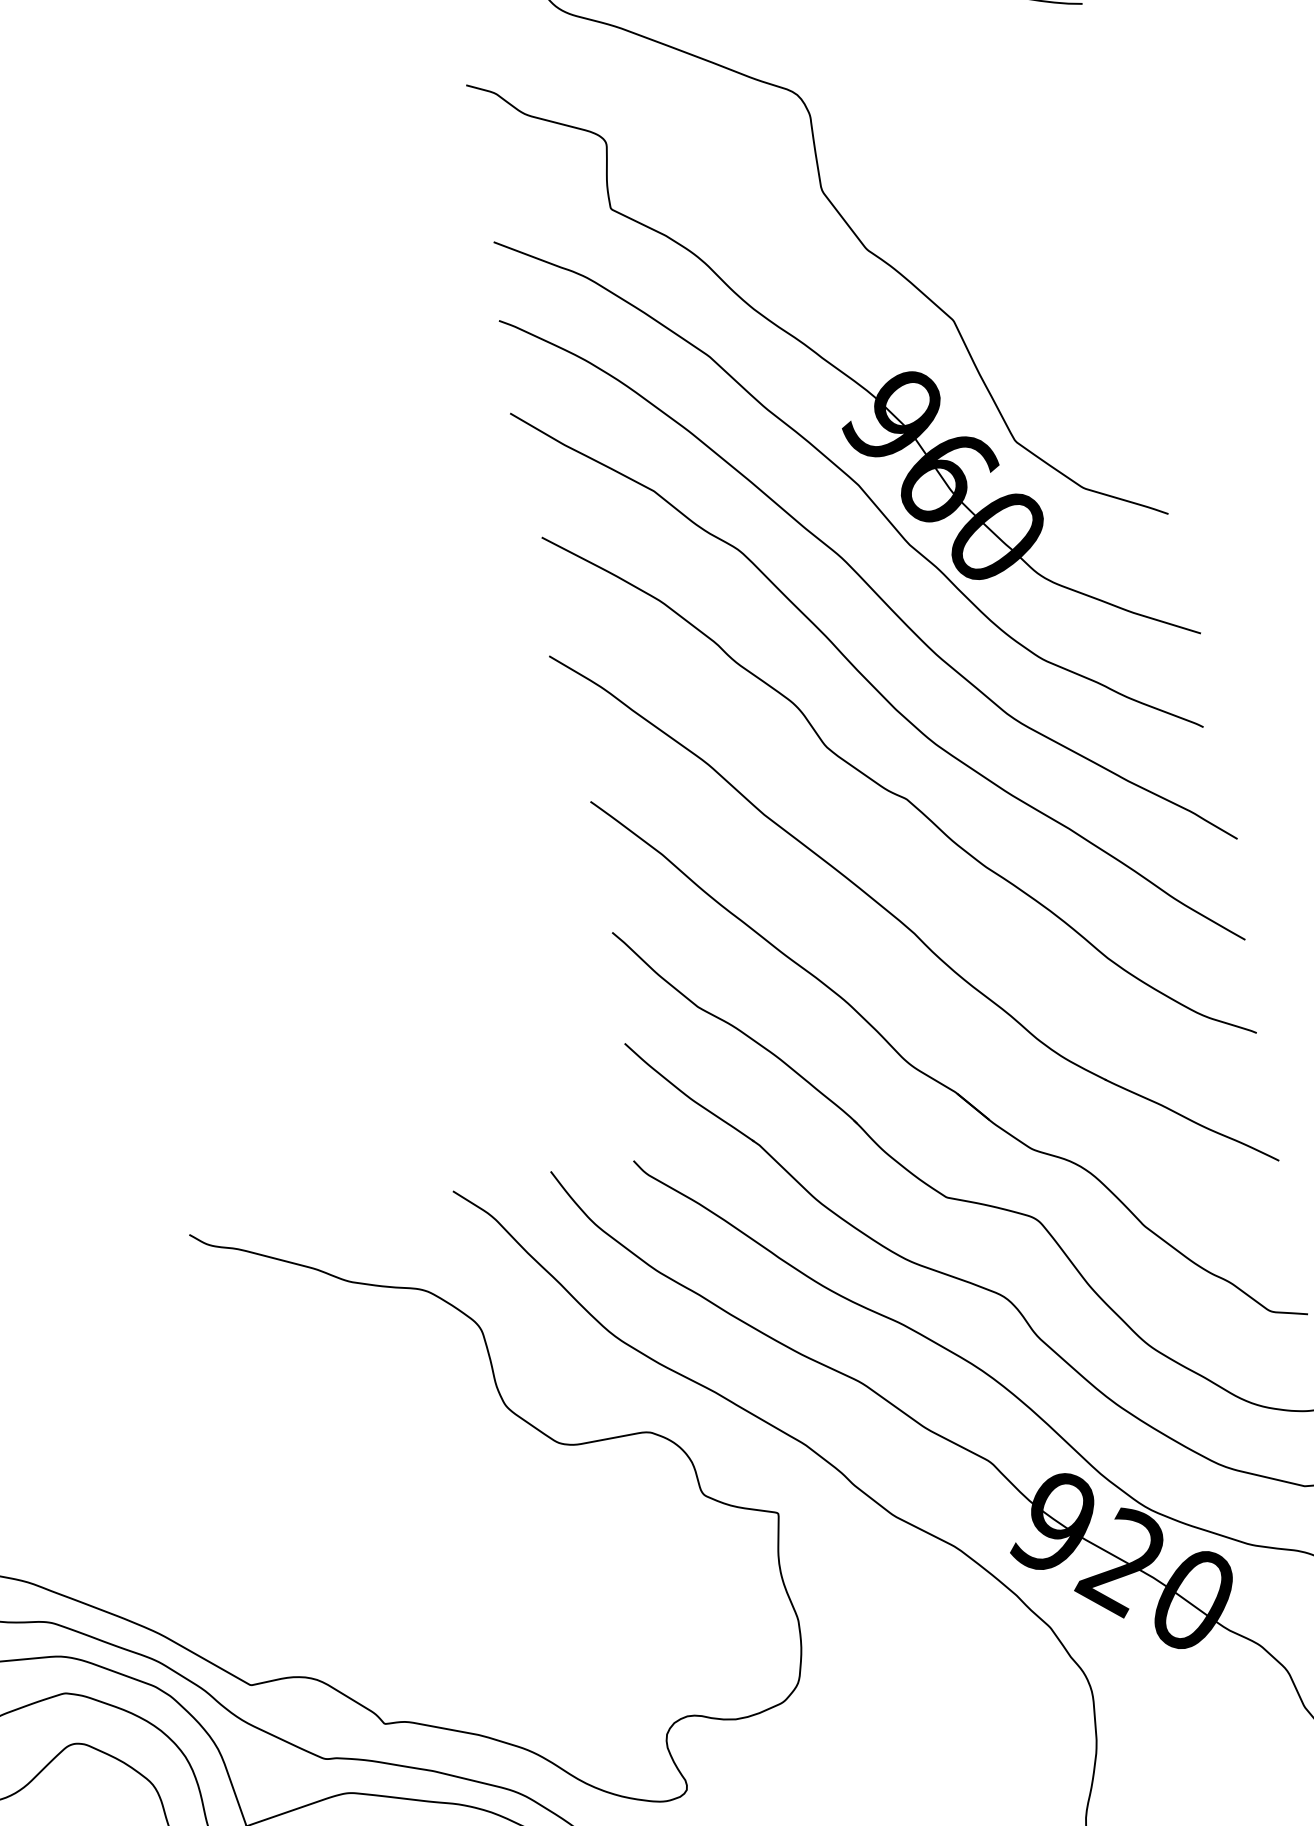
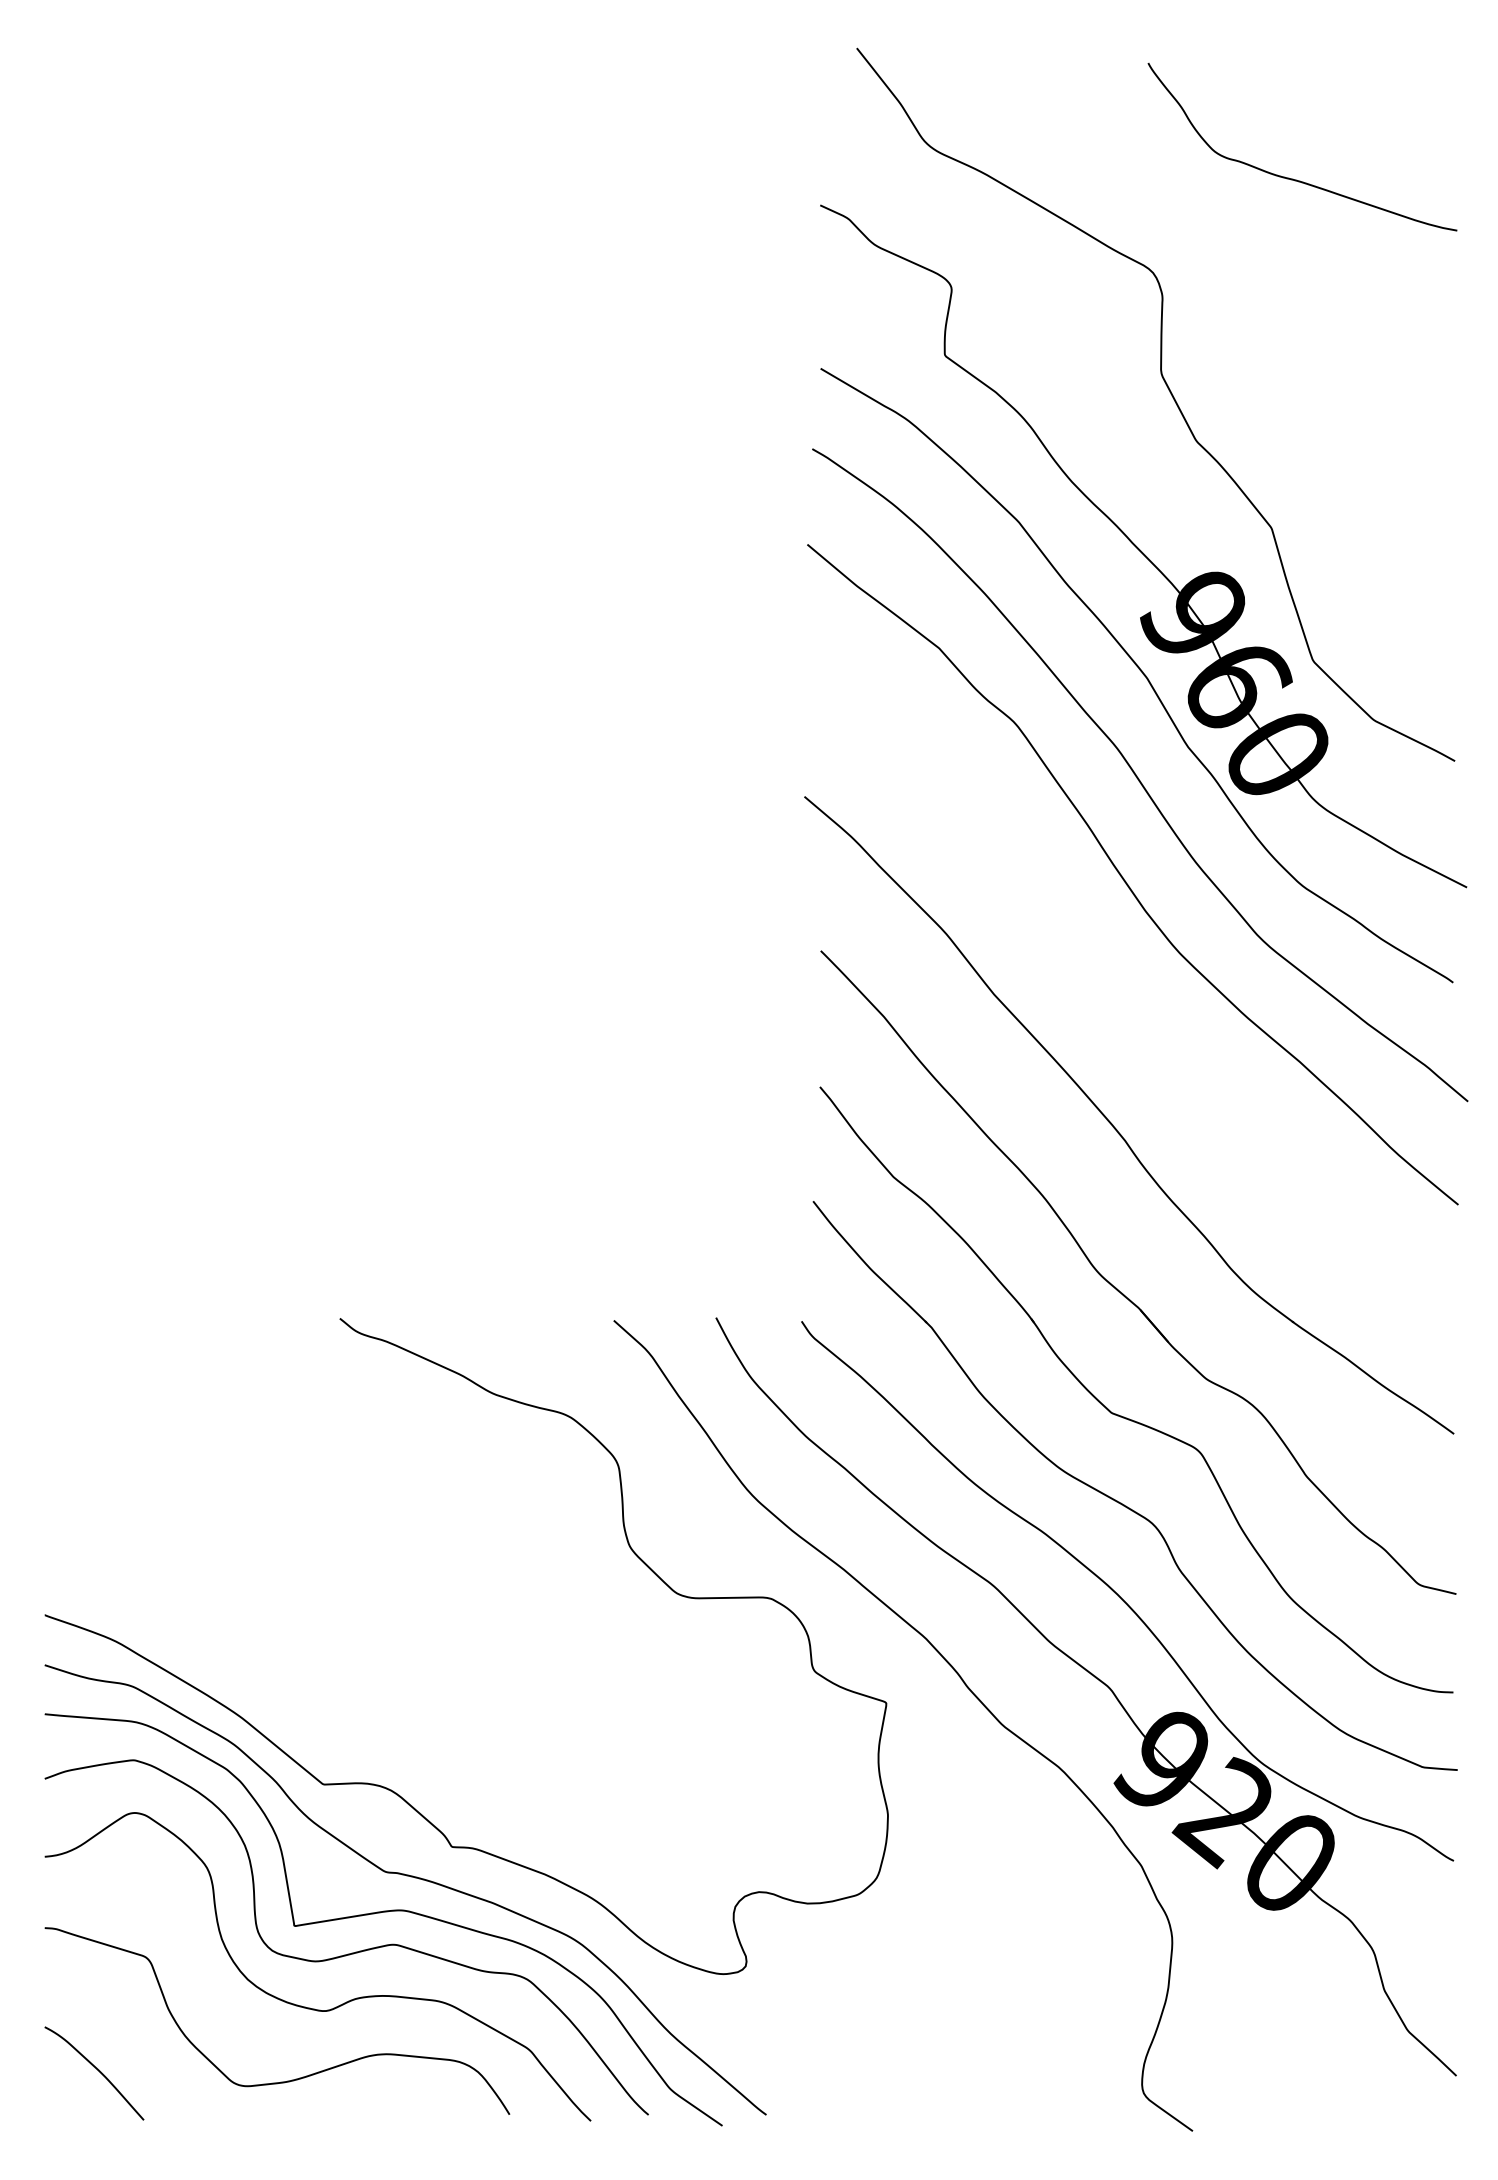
curve: (894, 792) -> (1129, 994), removed

